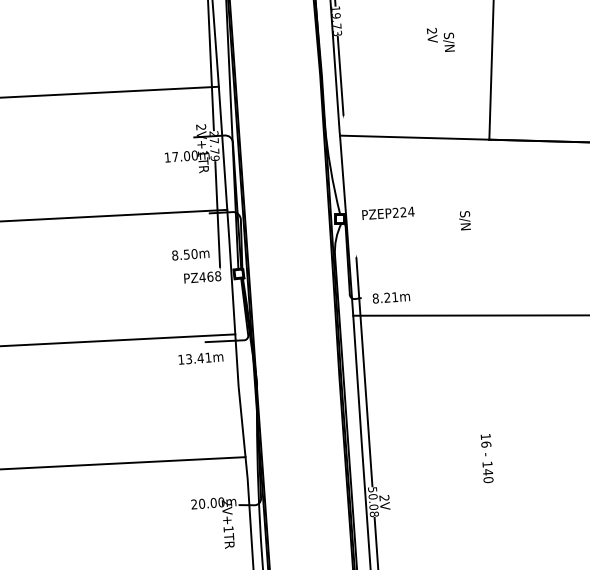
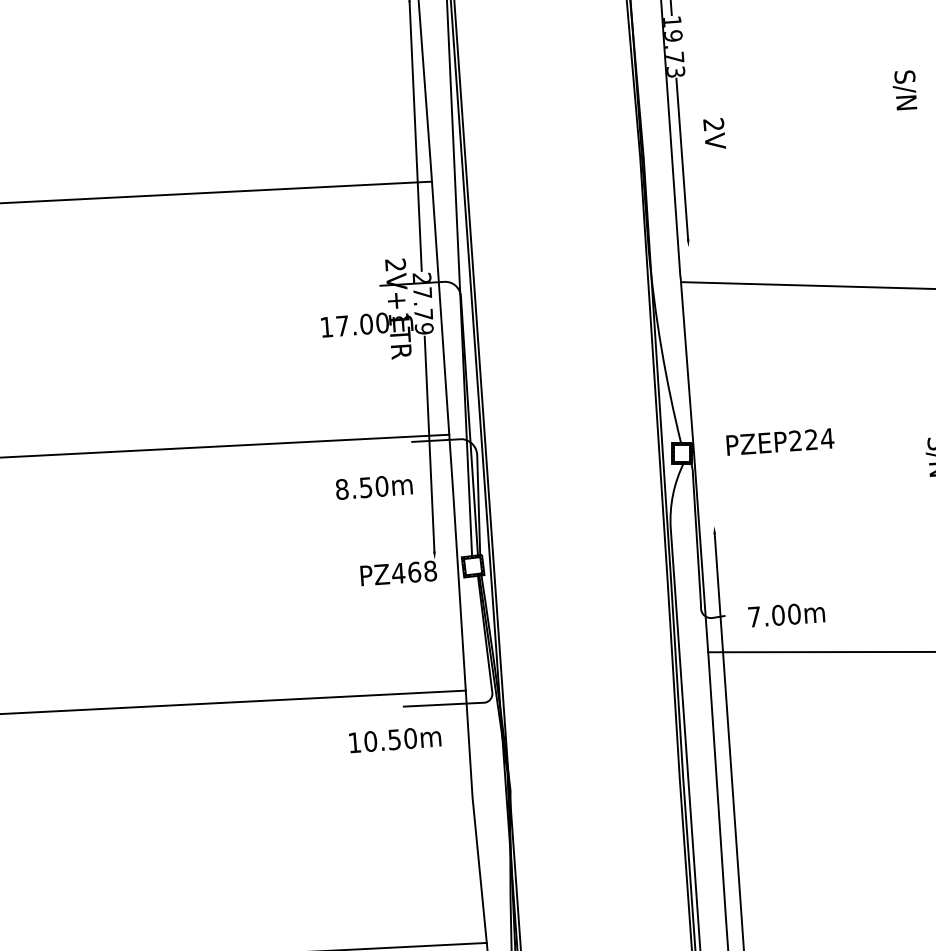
text: (432, 35) -> (714, 133), moved
text: (190, 254) -> (373, 487), moved
text: (385, 297) -> (774, 614), 8.21m -> 7.00m
text: (198, 358) -> (390, 740), 13.41m -> 10.50m

